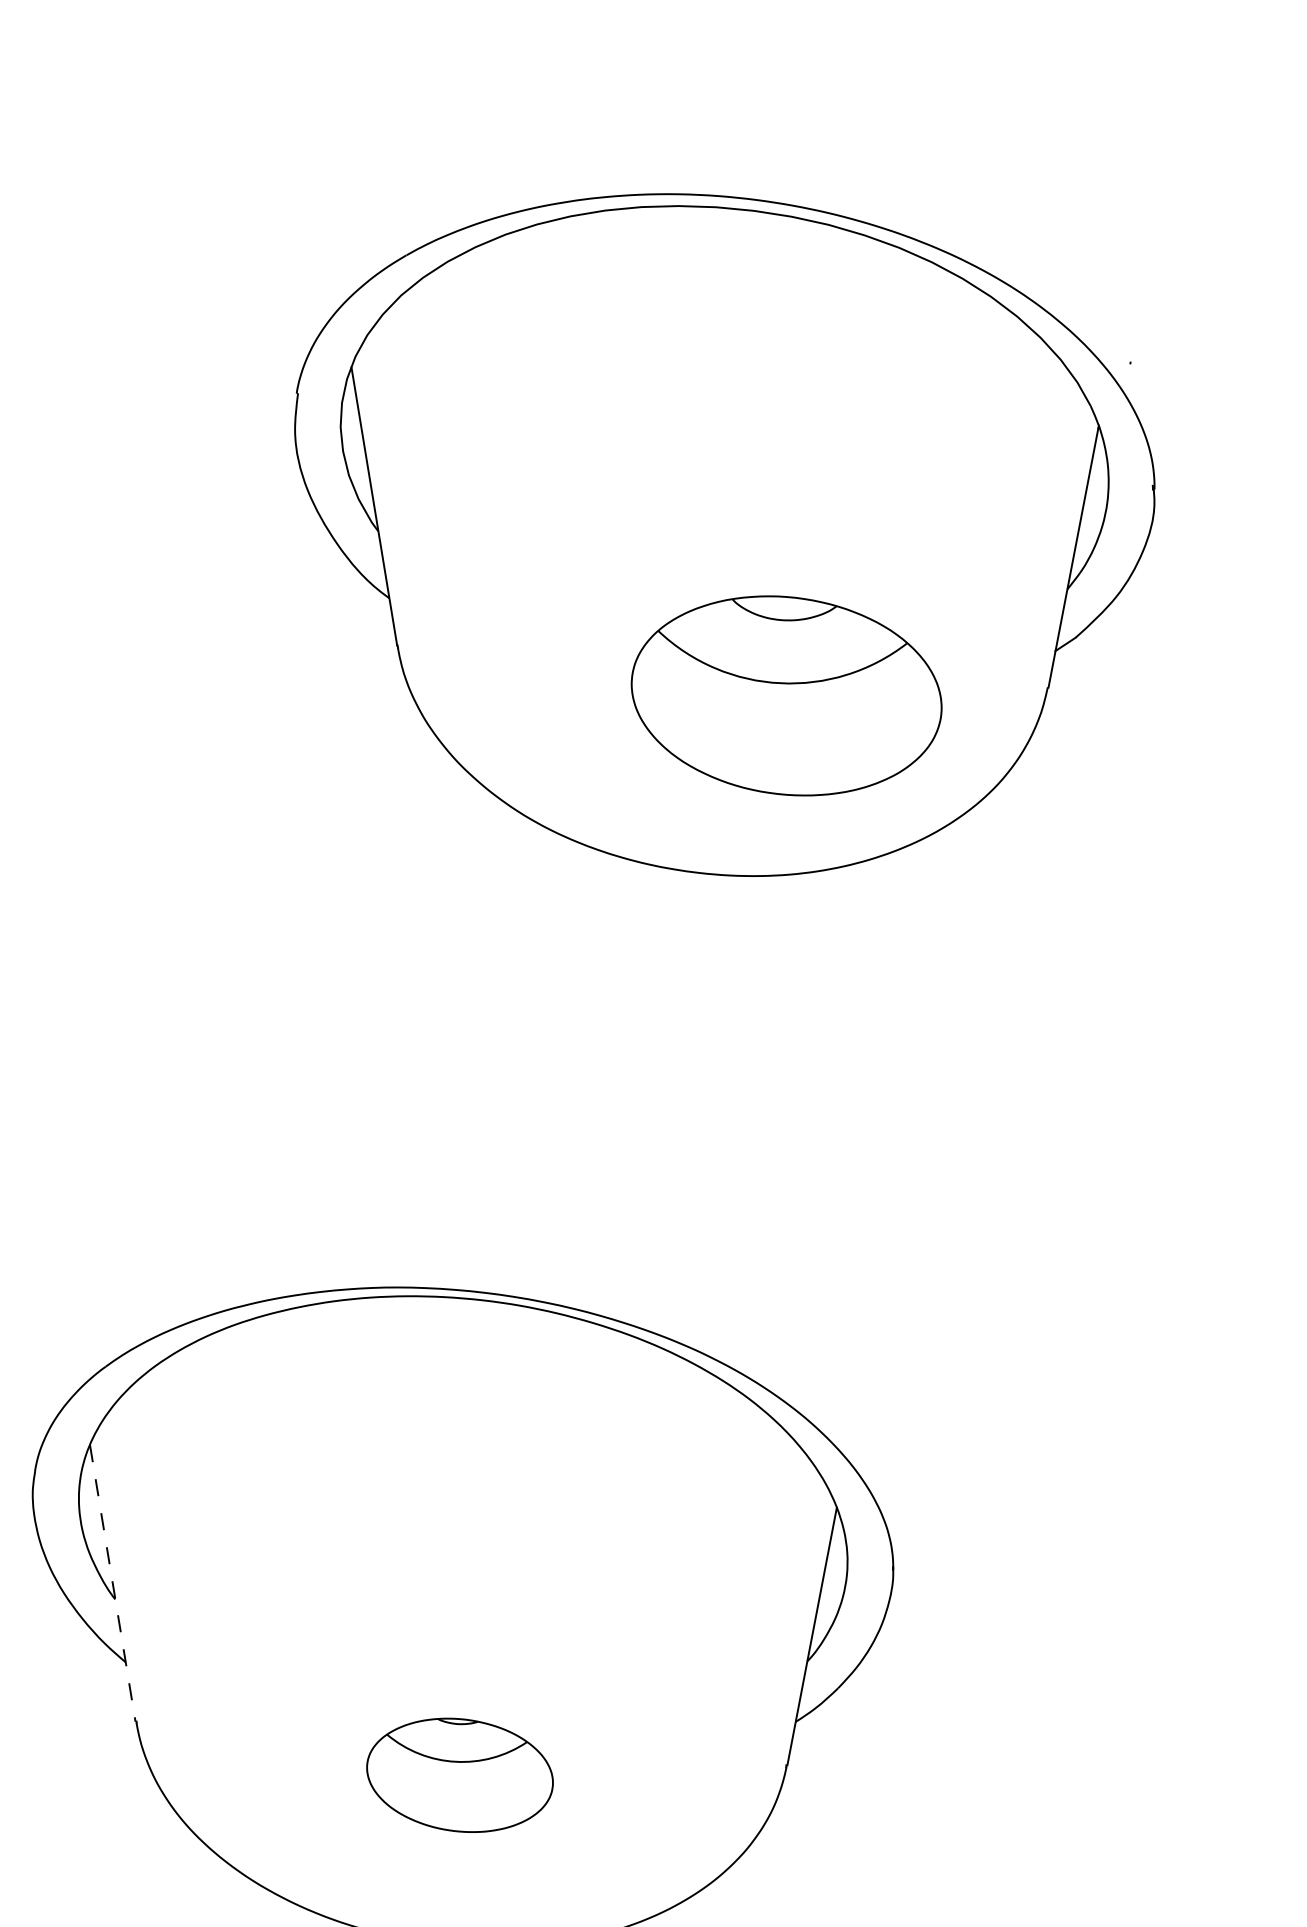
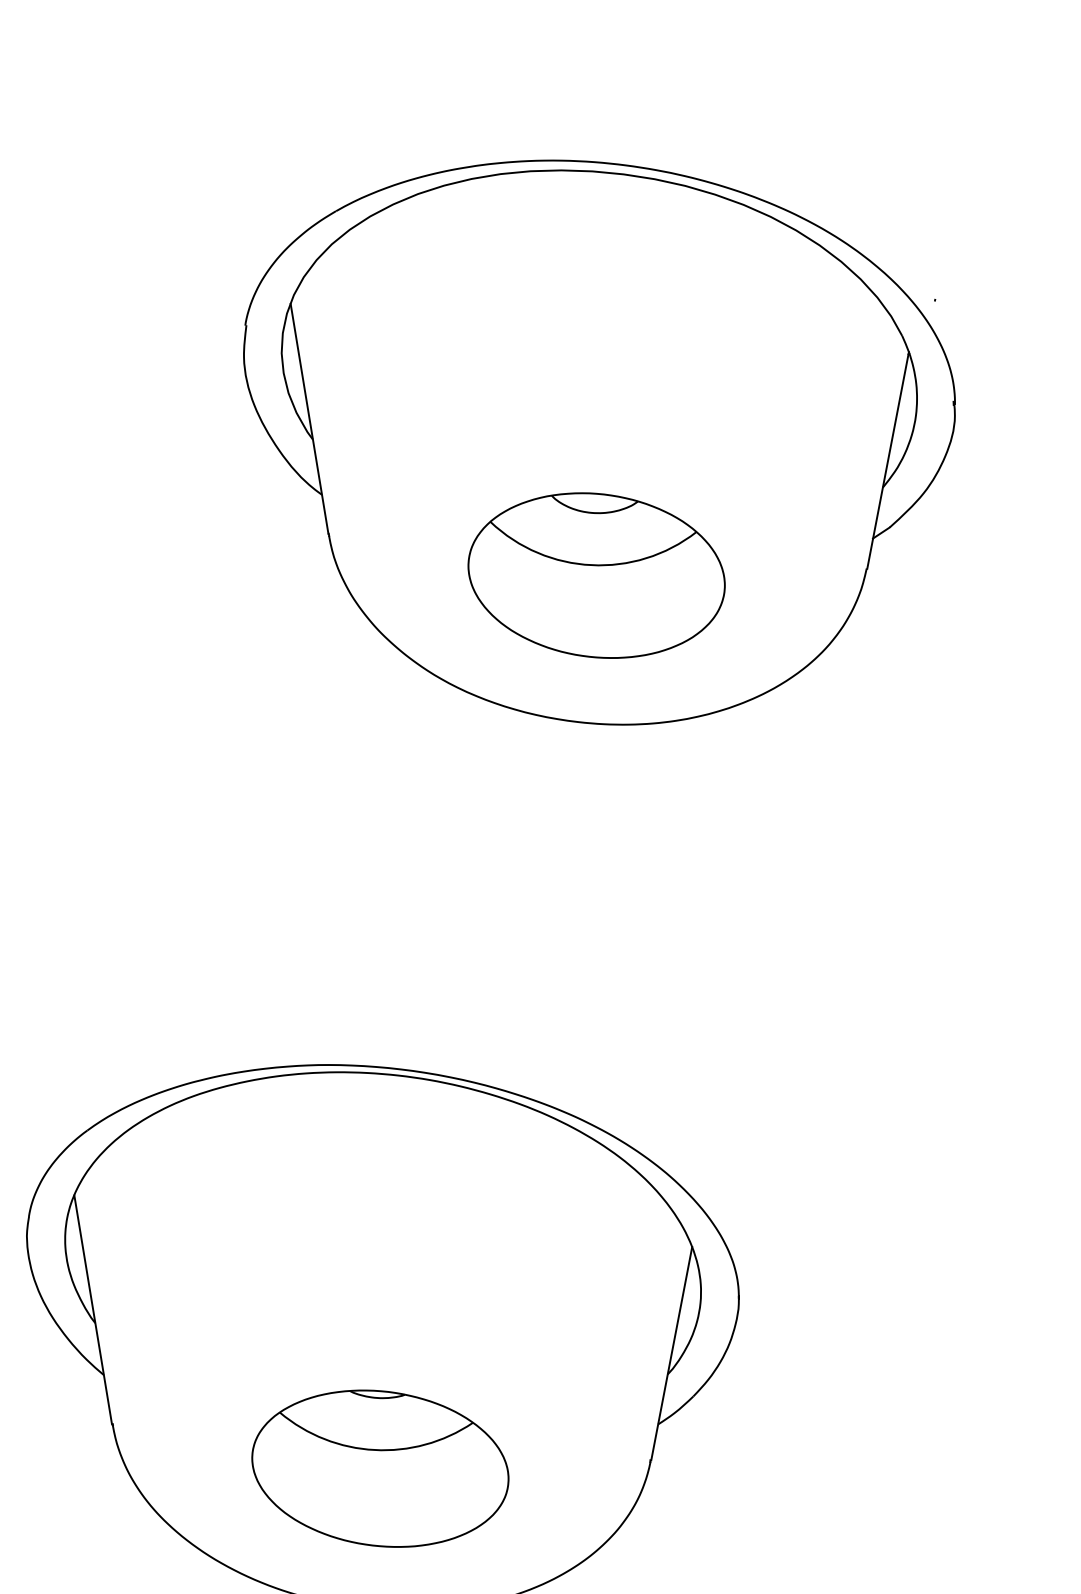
part: (786, 695) -> (596, 575), moved
line: (113, 1583) -> (93, 1309), dashed -> solid
part: (460, 1775) -> (380, 1468), size x1.67

